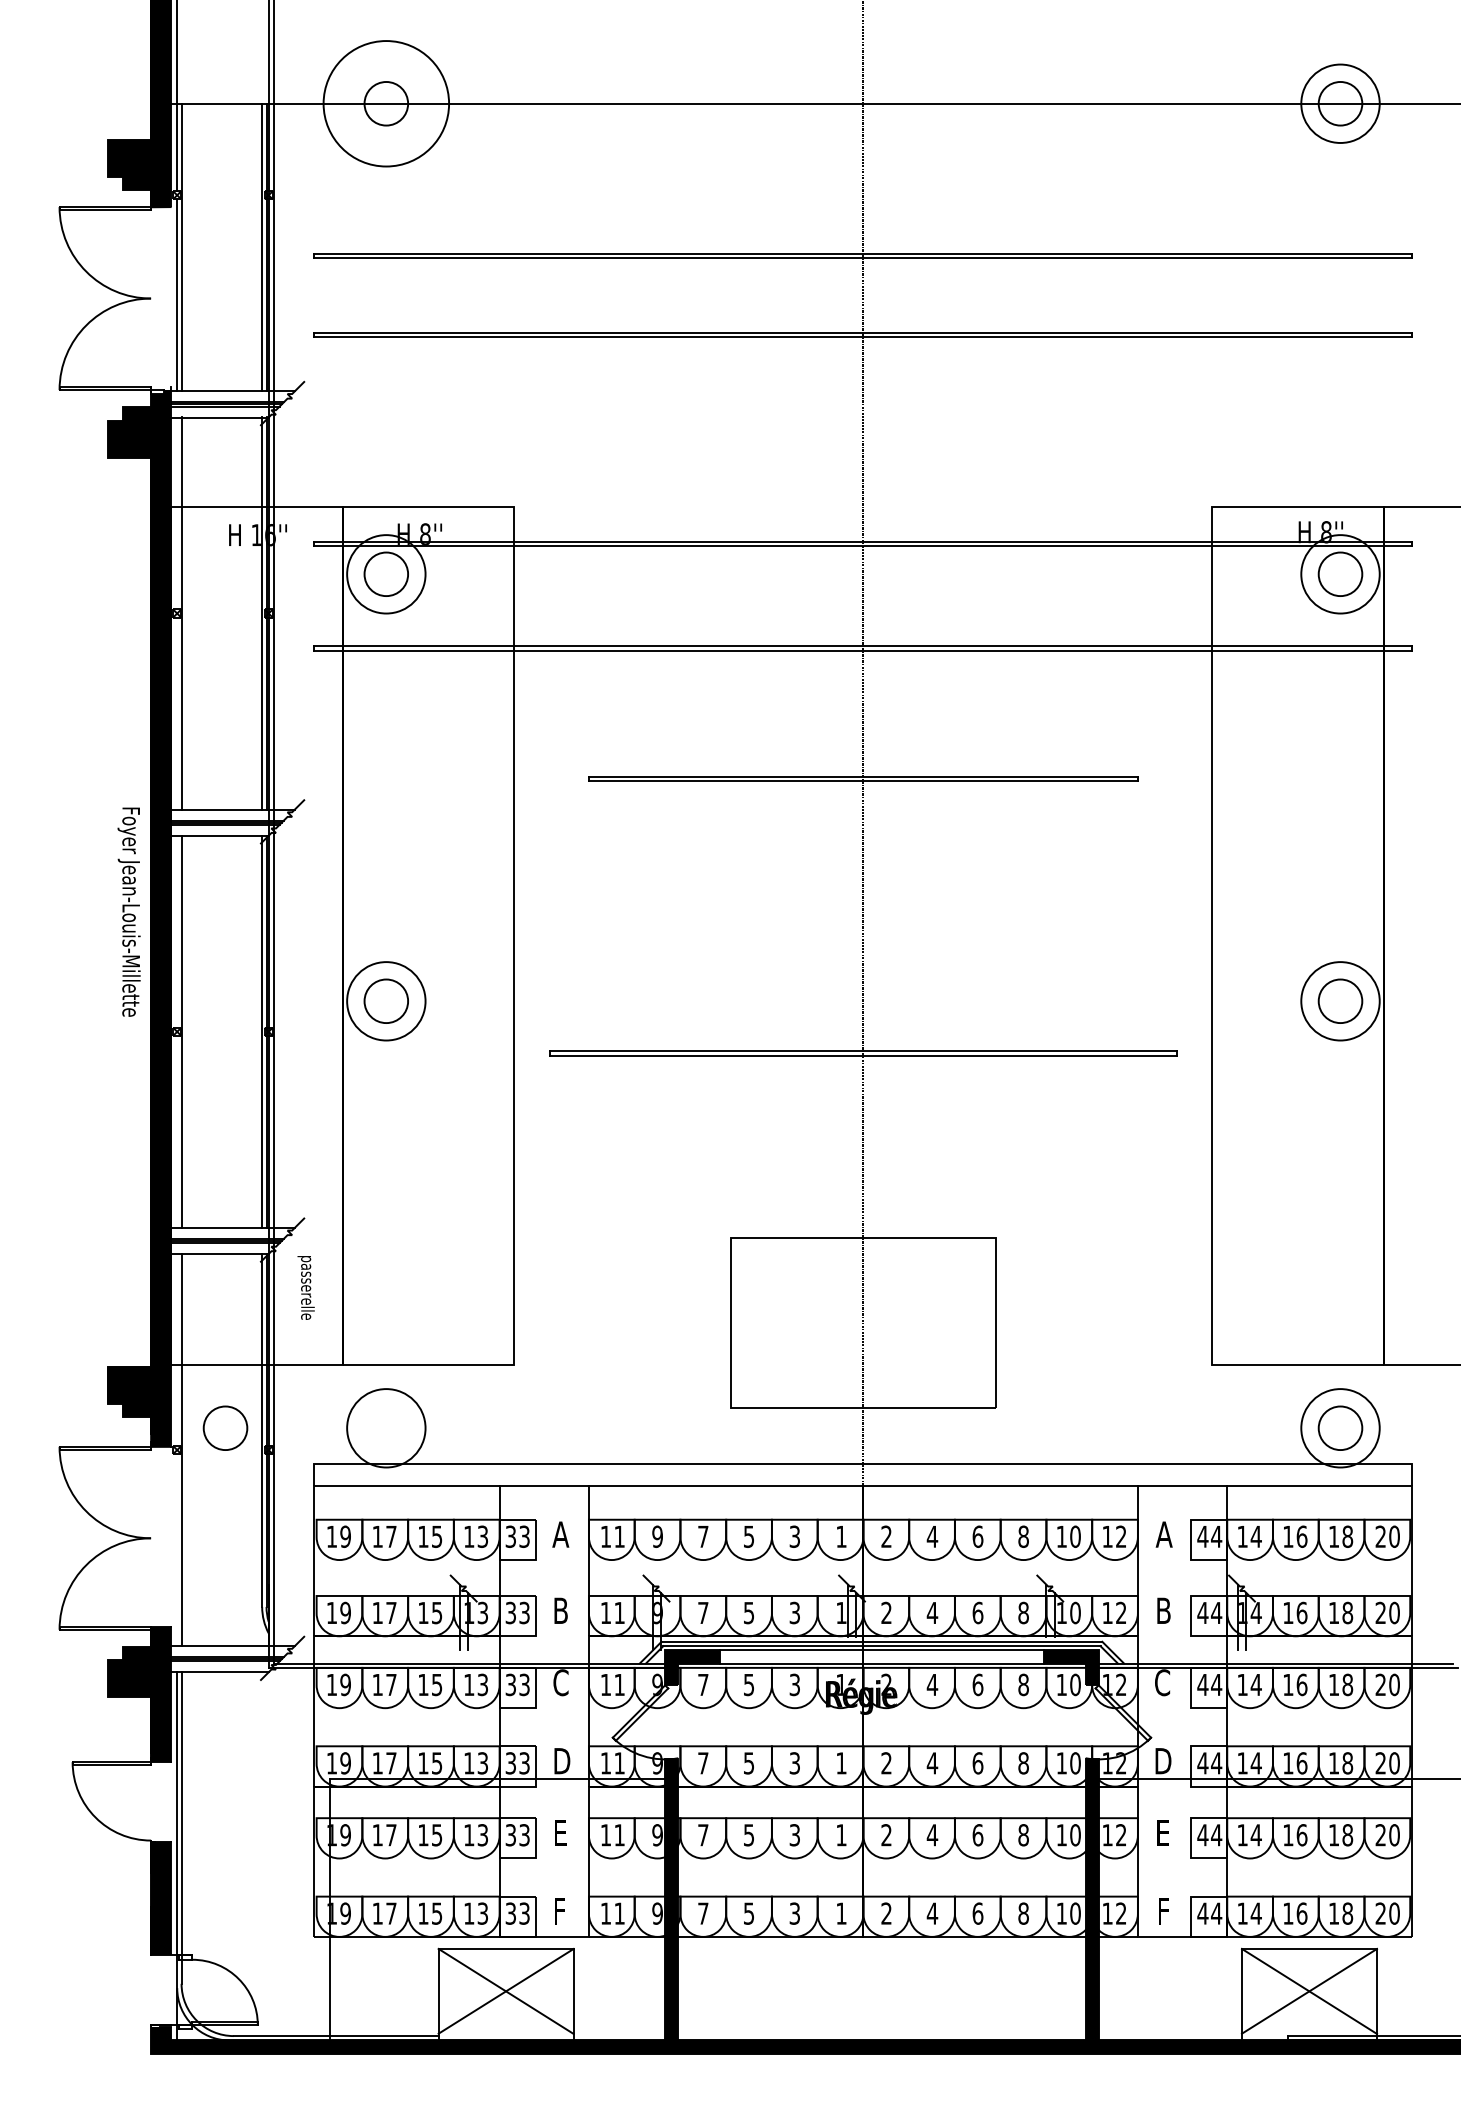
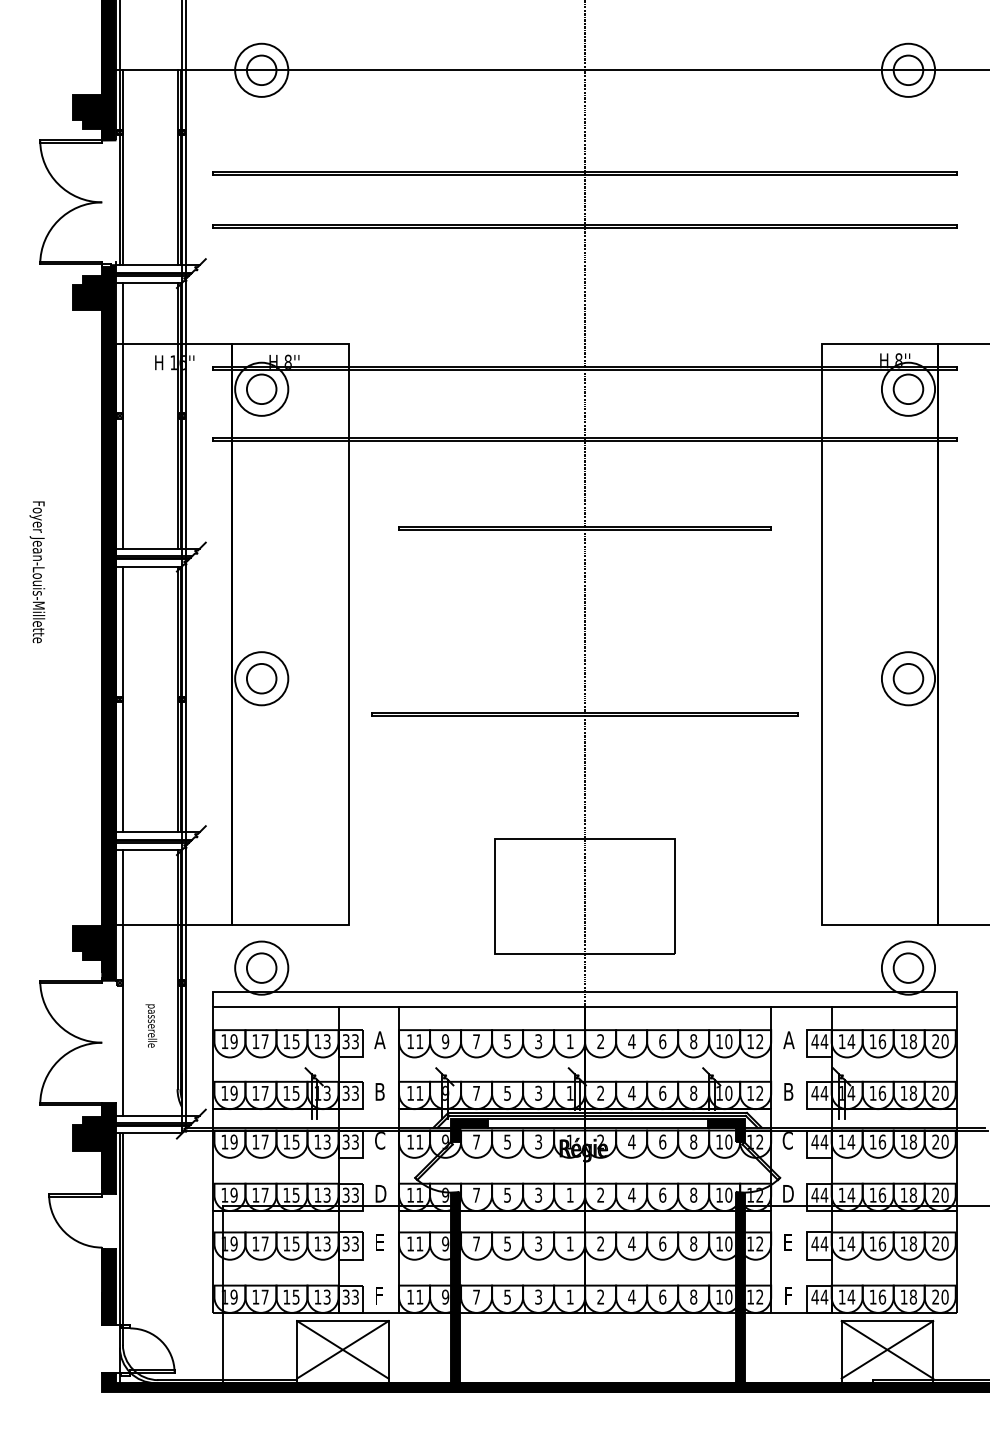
circle: (386, 102) -> (261, 69), size x0.62
text: (129, 912) -> (37, 572), moved
text: (306, 1287) -> (151, 1025), moved
circle: (225, 1427) -> (261, 967), moved

